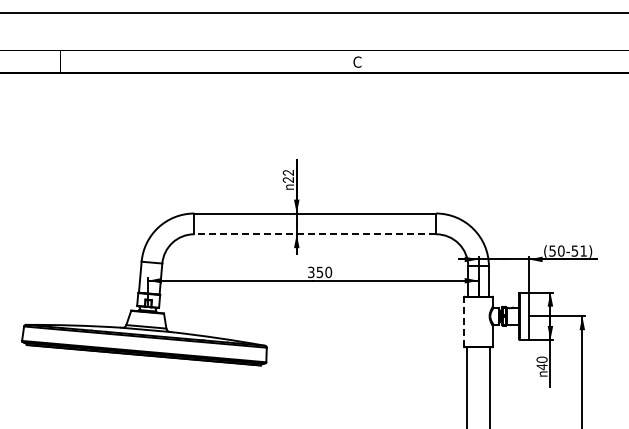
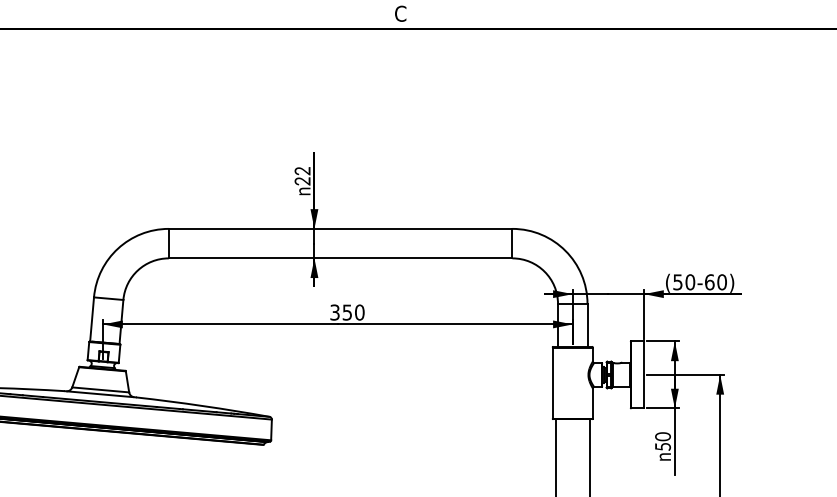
line: (315, 234) -> (341, 258), dashed -> solid
text: (579, 250) -> (716, 281), (50-51) -> (50-60)
line: (464, 321) -> (552, 382), dashed -> solid
text: (541, 366) -> (662, 446), 40 -> 50

